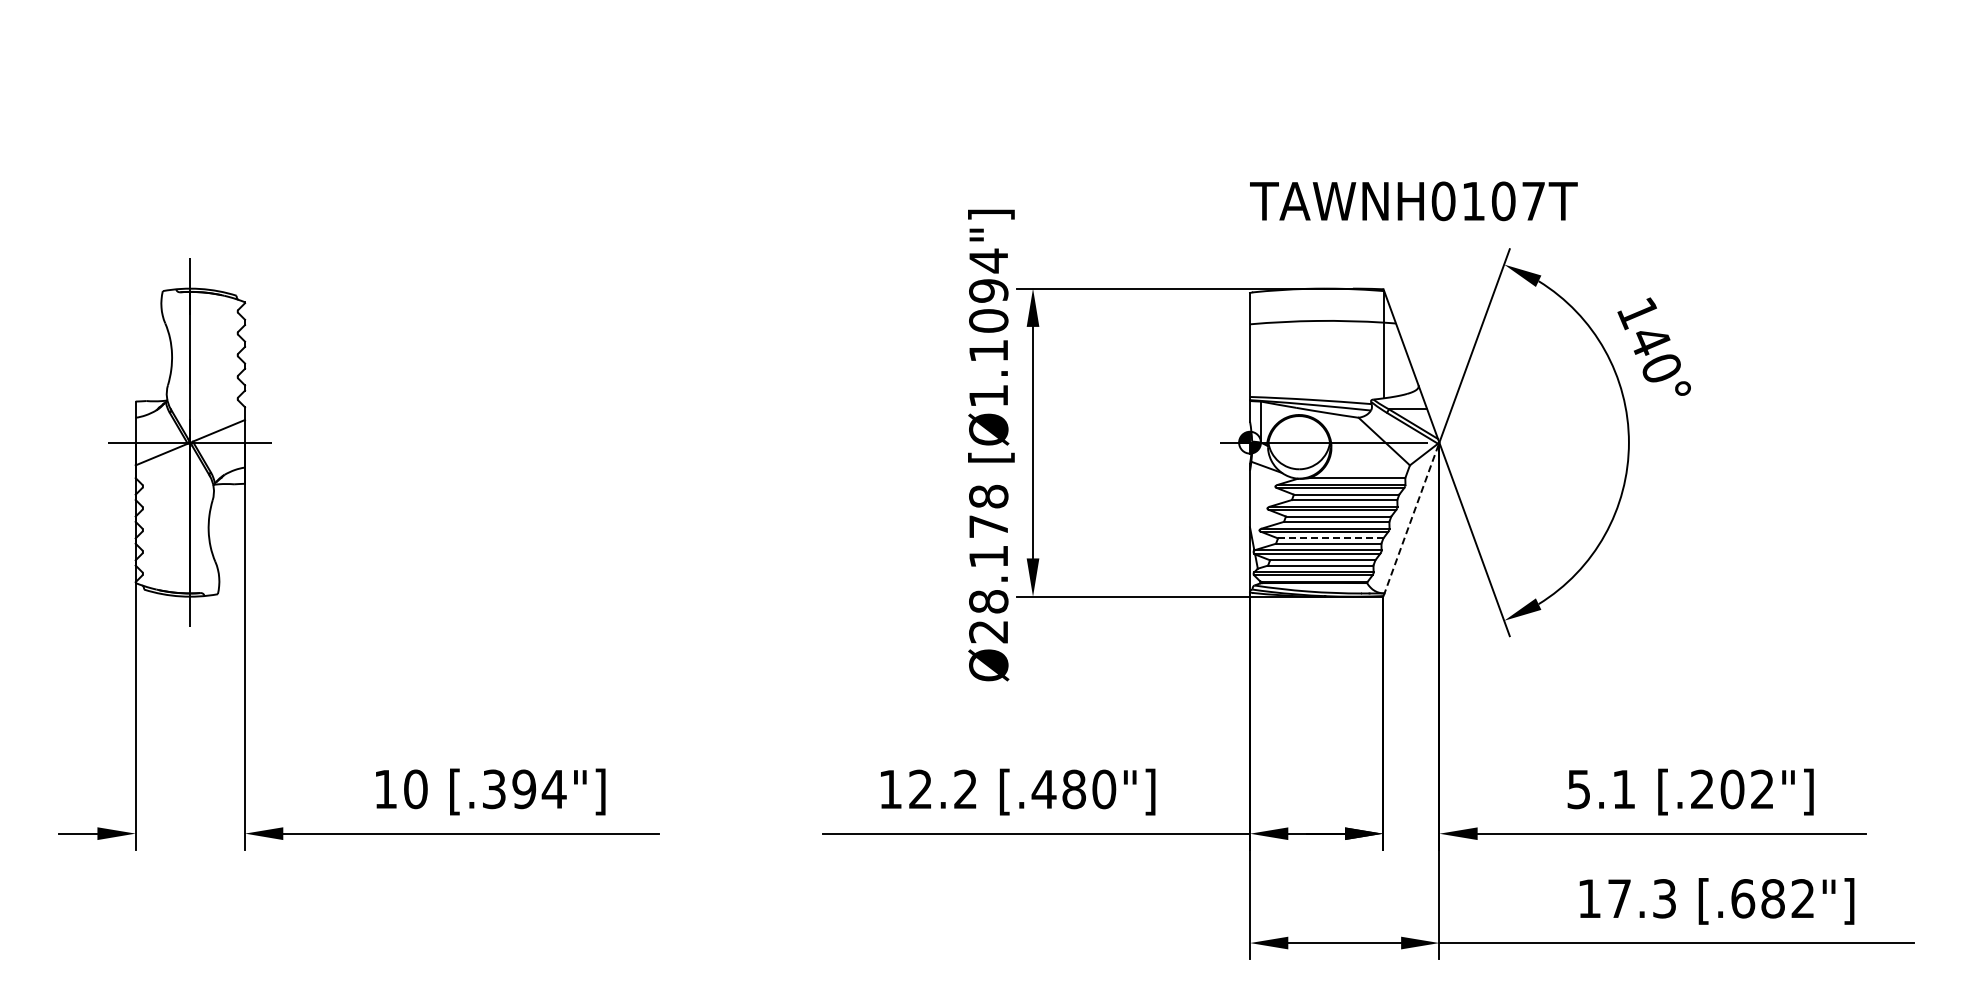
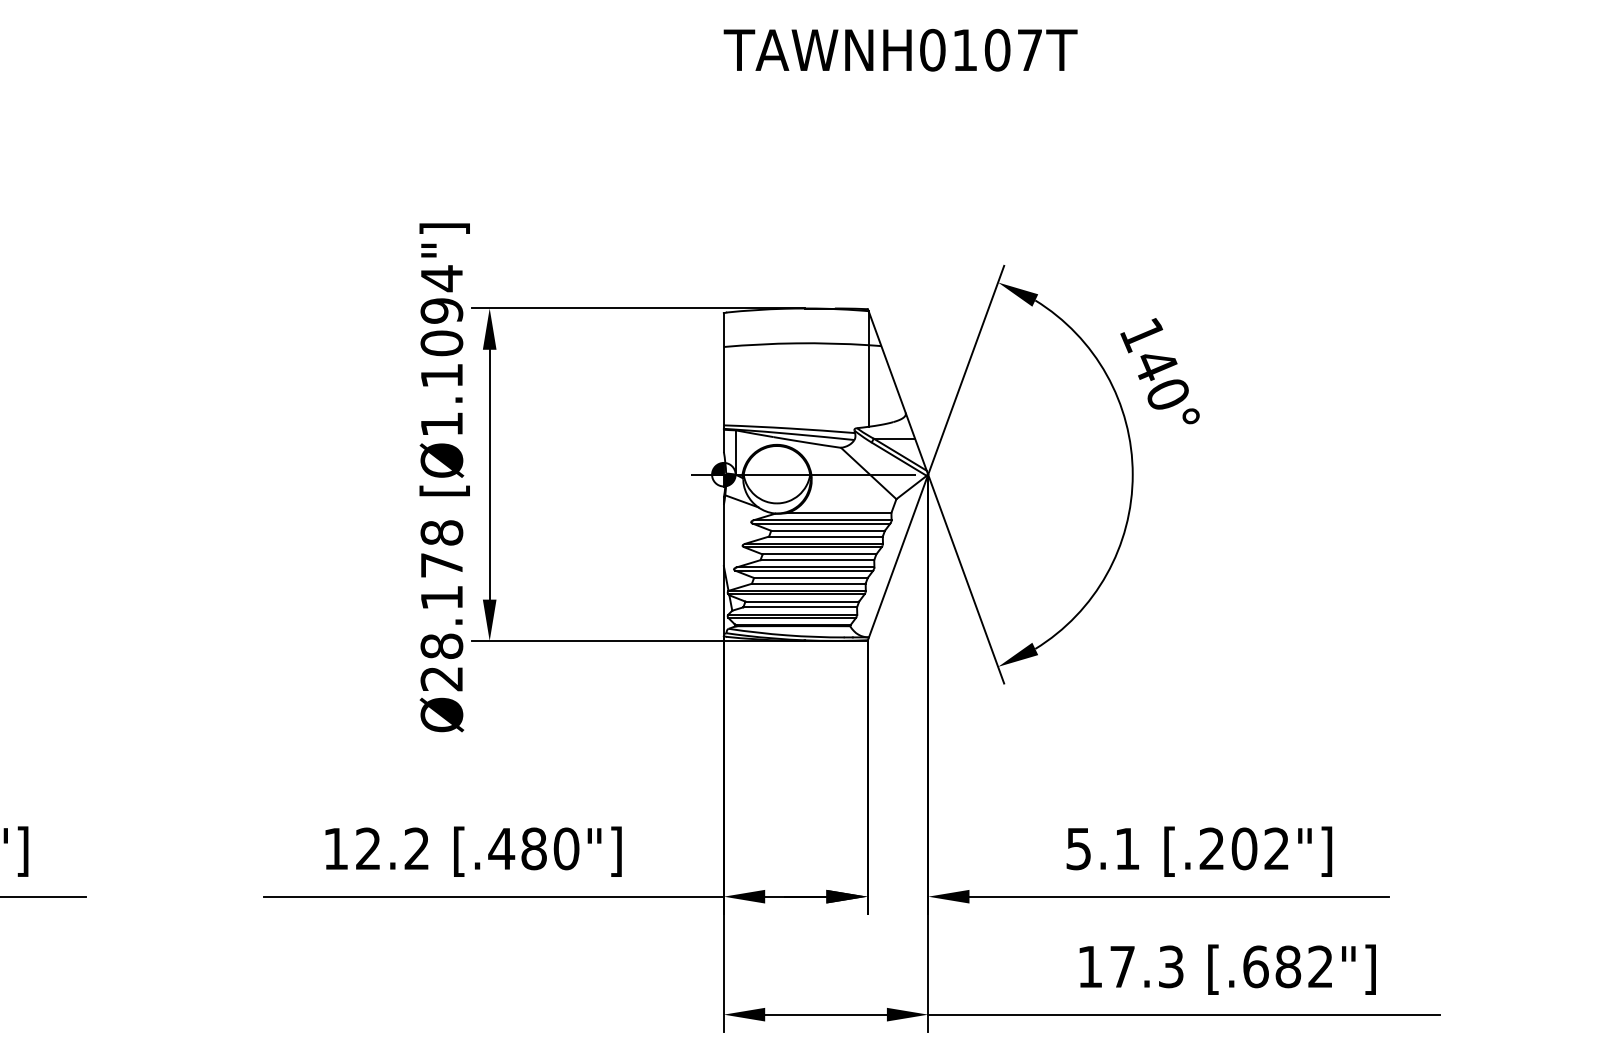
text: (1413, 201) -> (900, 50), moved
line: (1411, 519) -> (898, 557), dashed -> solid
line: (1330, 538) -> (810, 578), dashed -> solid

